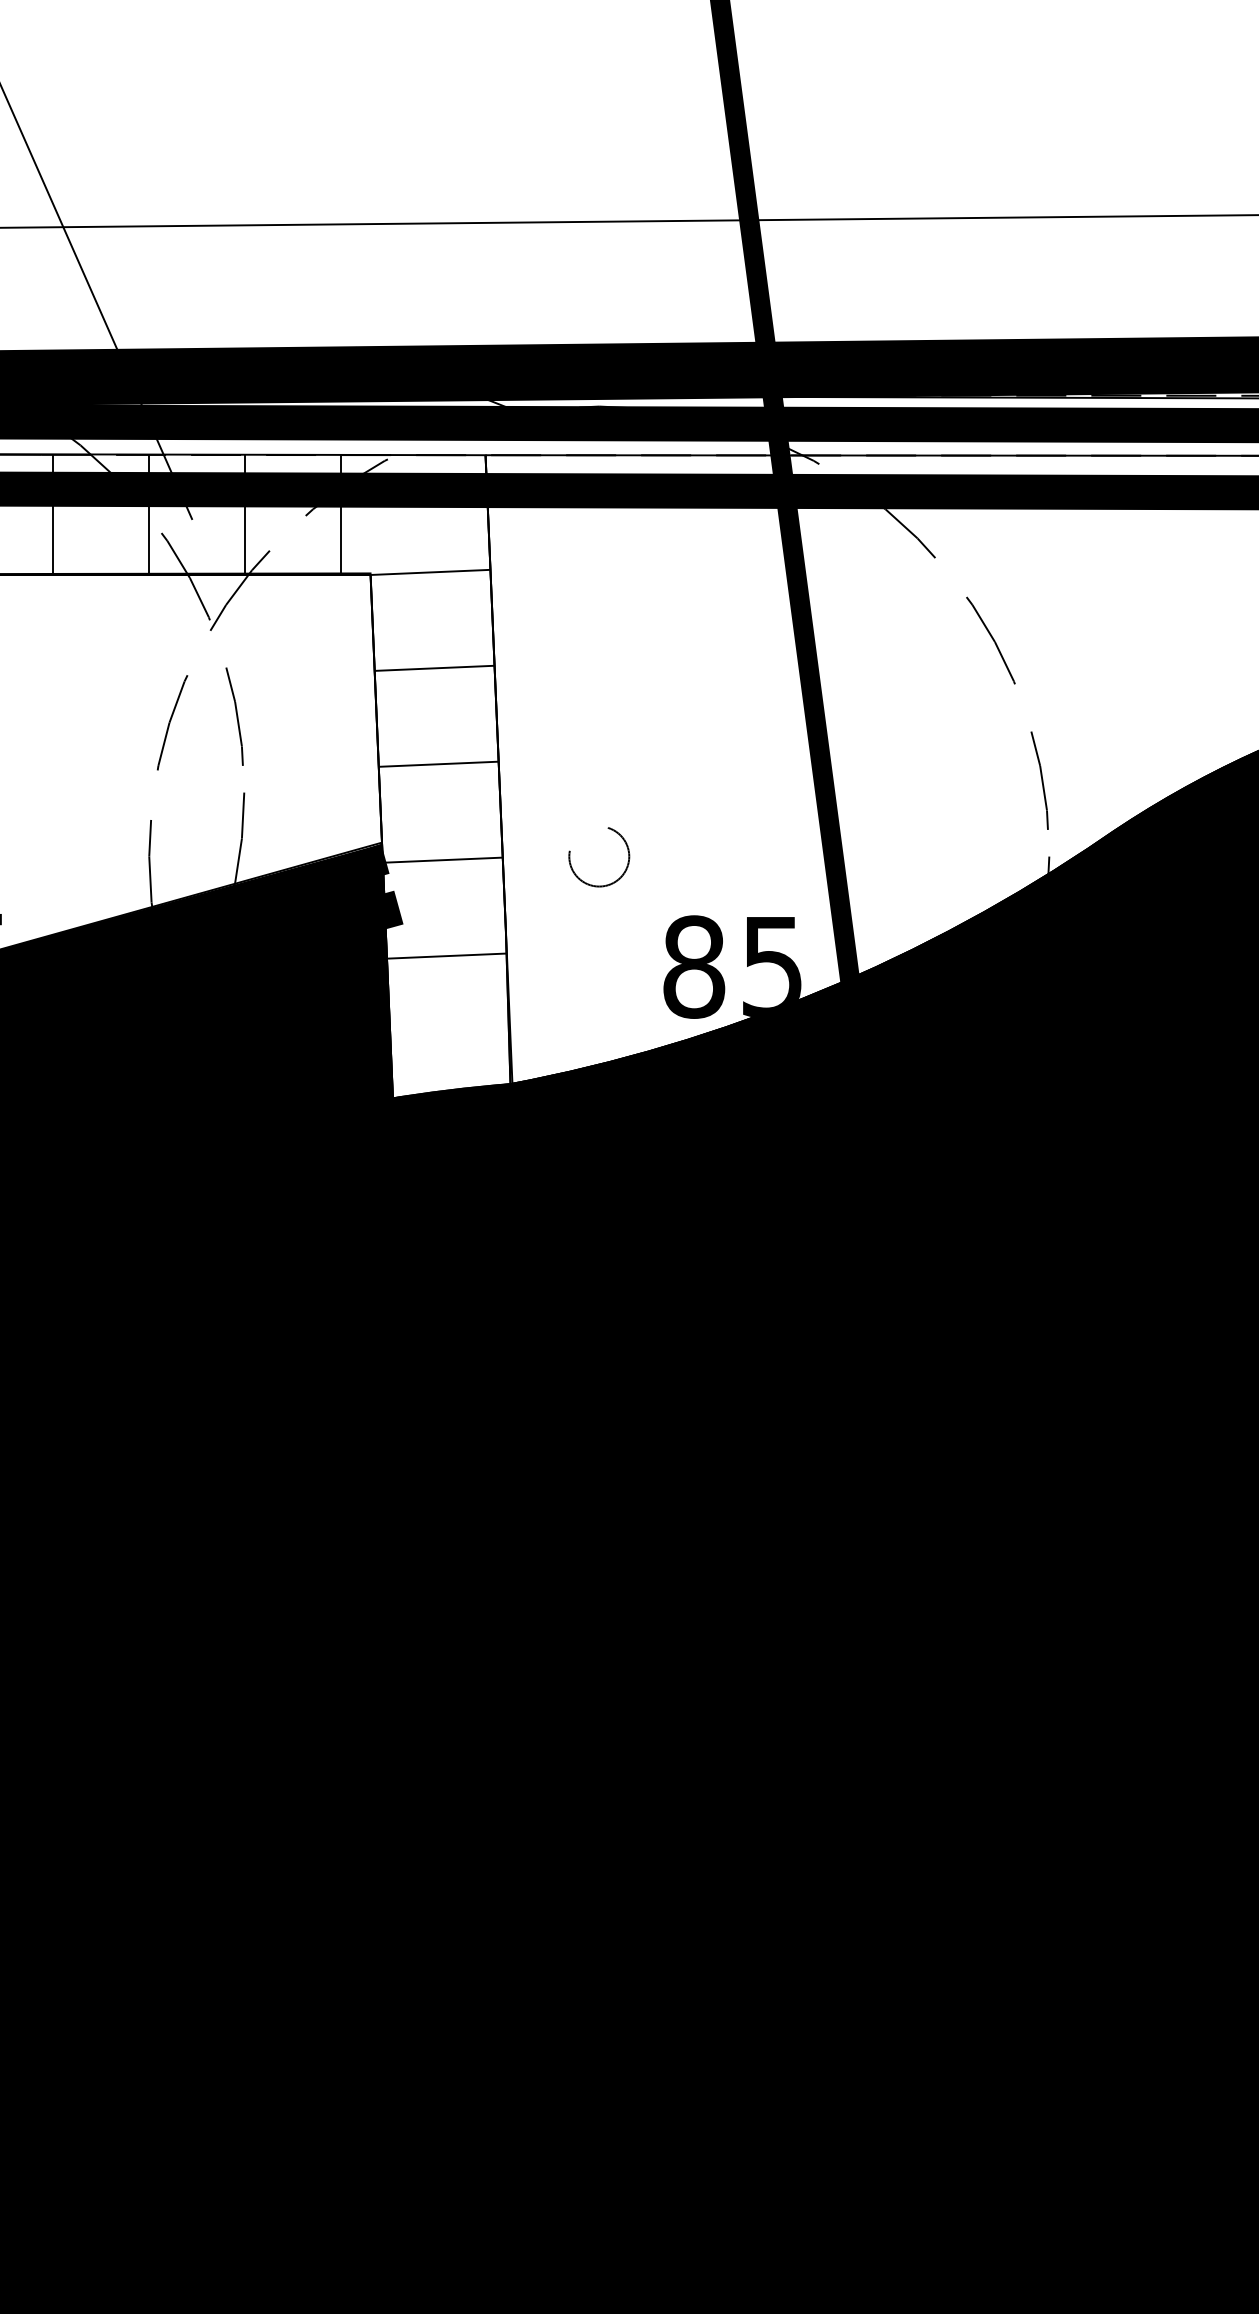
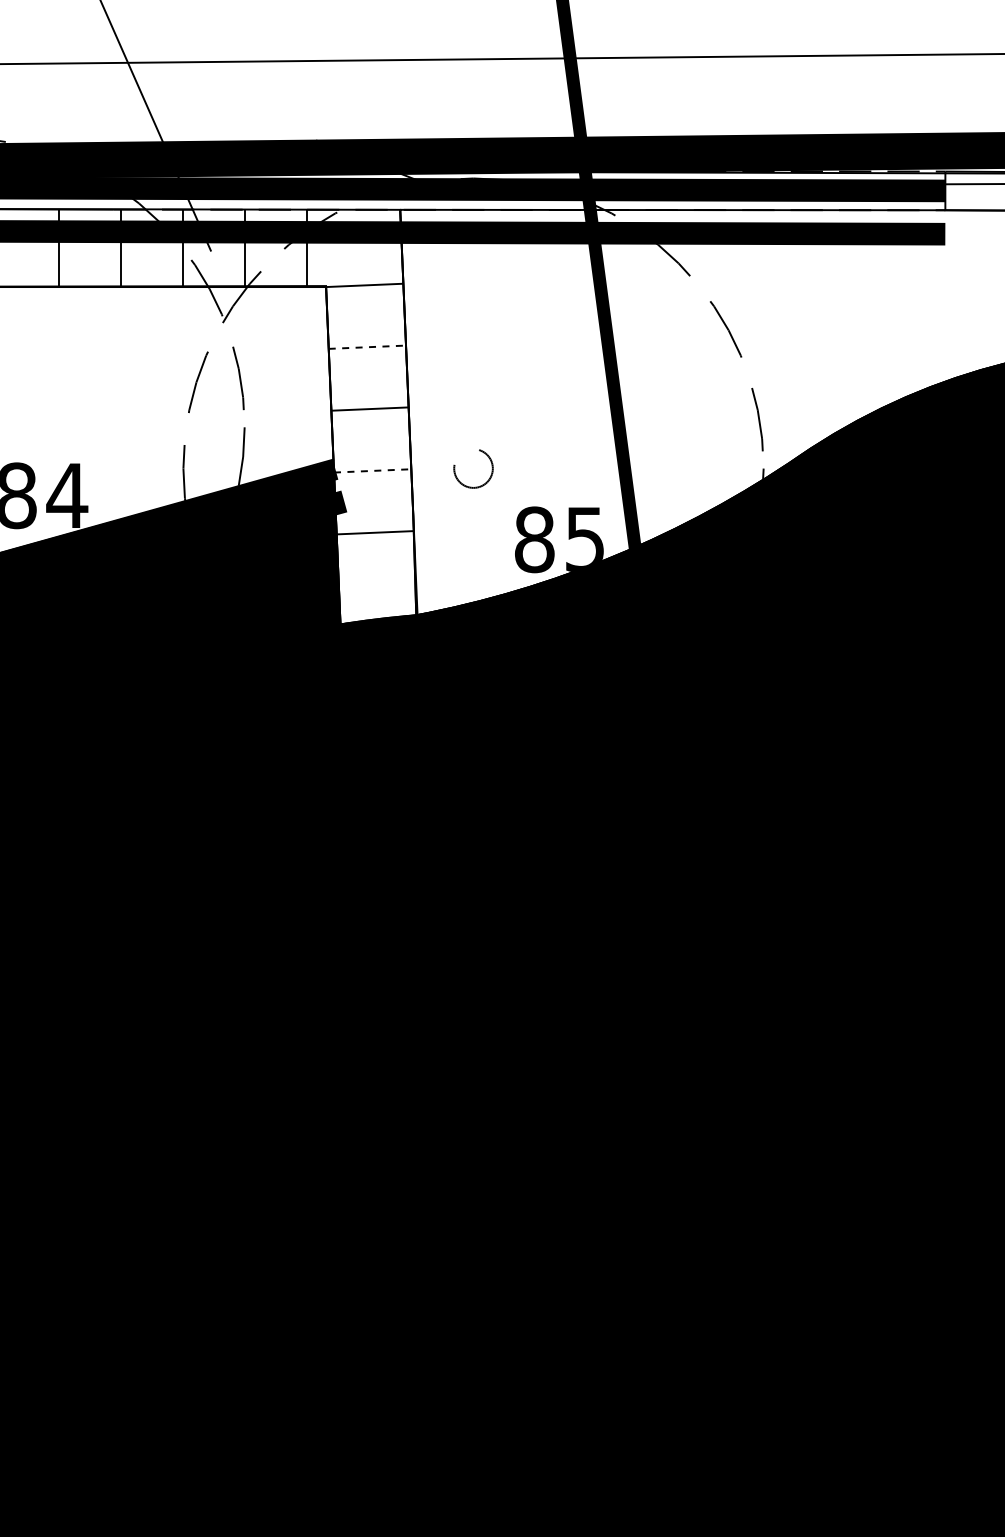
line: (434, 668) -> (367, 347), solid -> dashed
line: (442, 859) -> (372, 470), solid -> dashed

